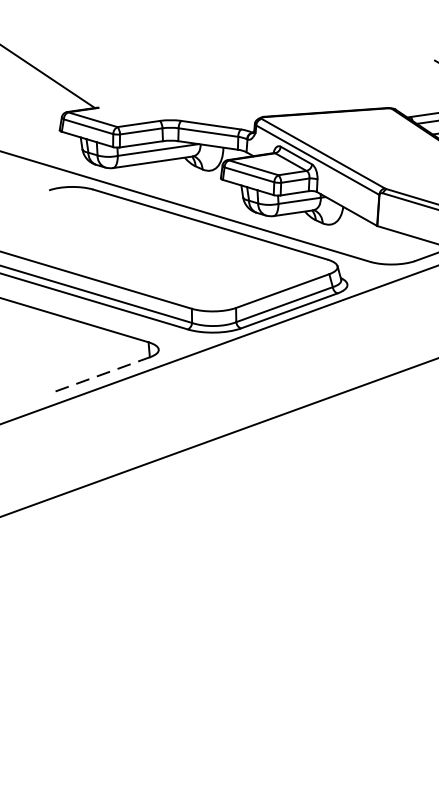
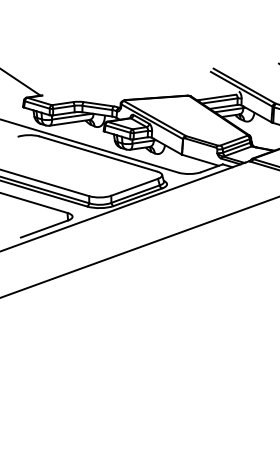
line: (104, 373) -> (45, 228), dashed -> solid

